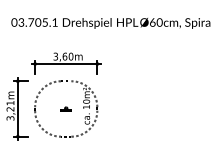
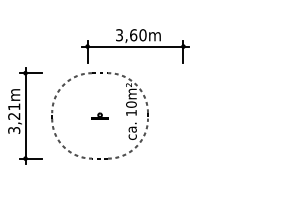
part: (66, 63) -> (135, 45), moved

